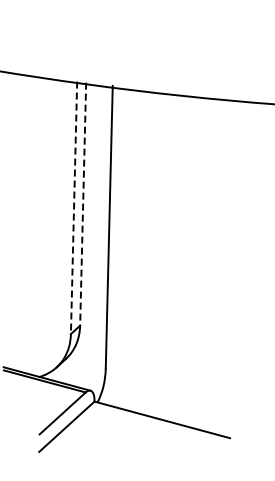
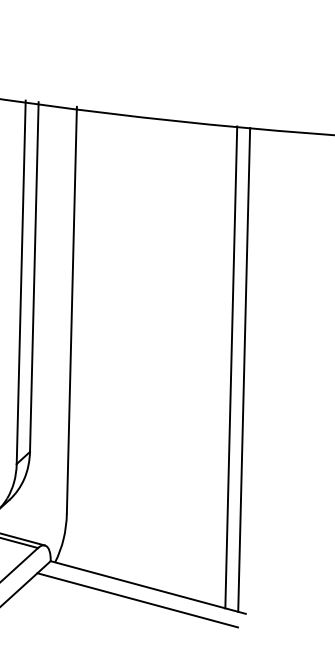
line: (83, 204) -> (34, 277), dashed -> solid
line: (74, 208) -> (21, 283), dashed -> solid
line: (219, 266) -> (230, 366), added
line: (228, 268) -> (243, 369), added
line: (154, 428) -> (137, 599), added

